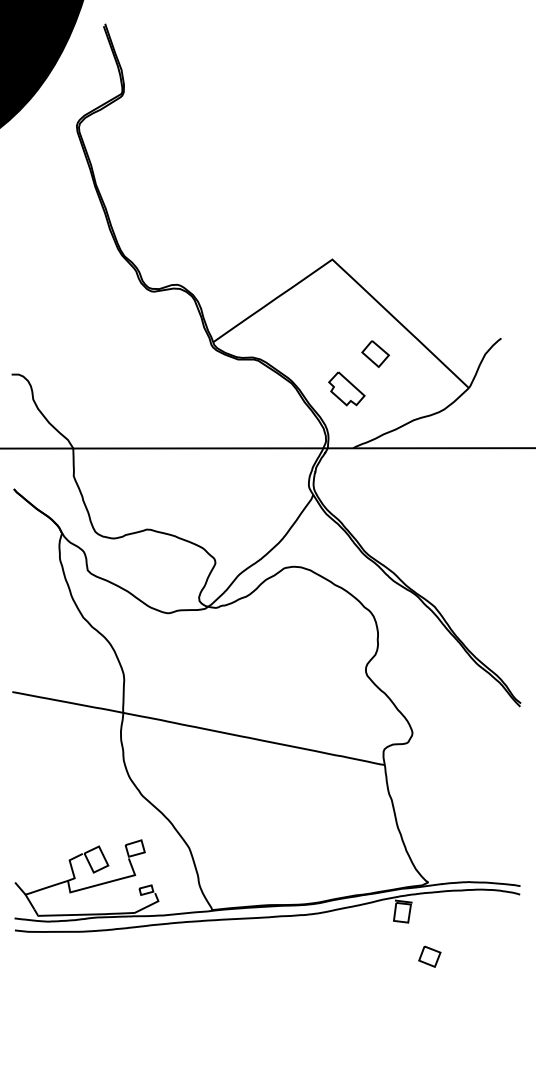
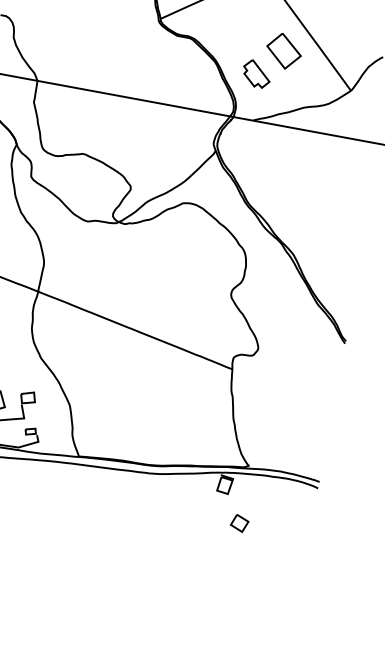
part: (375, 353) -> (283, 50), size x1.67

